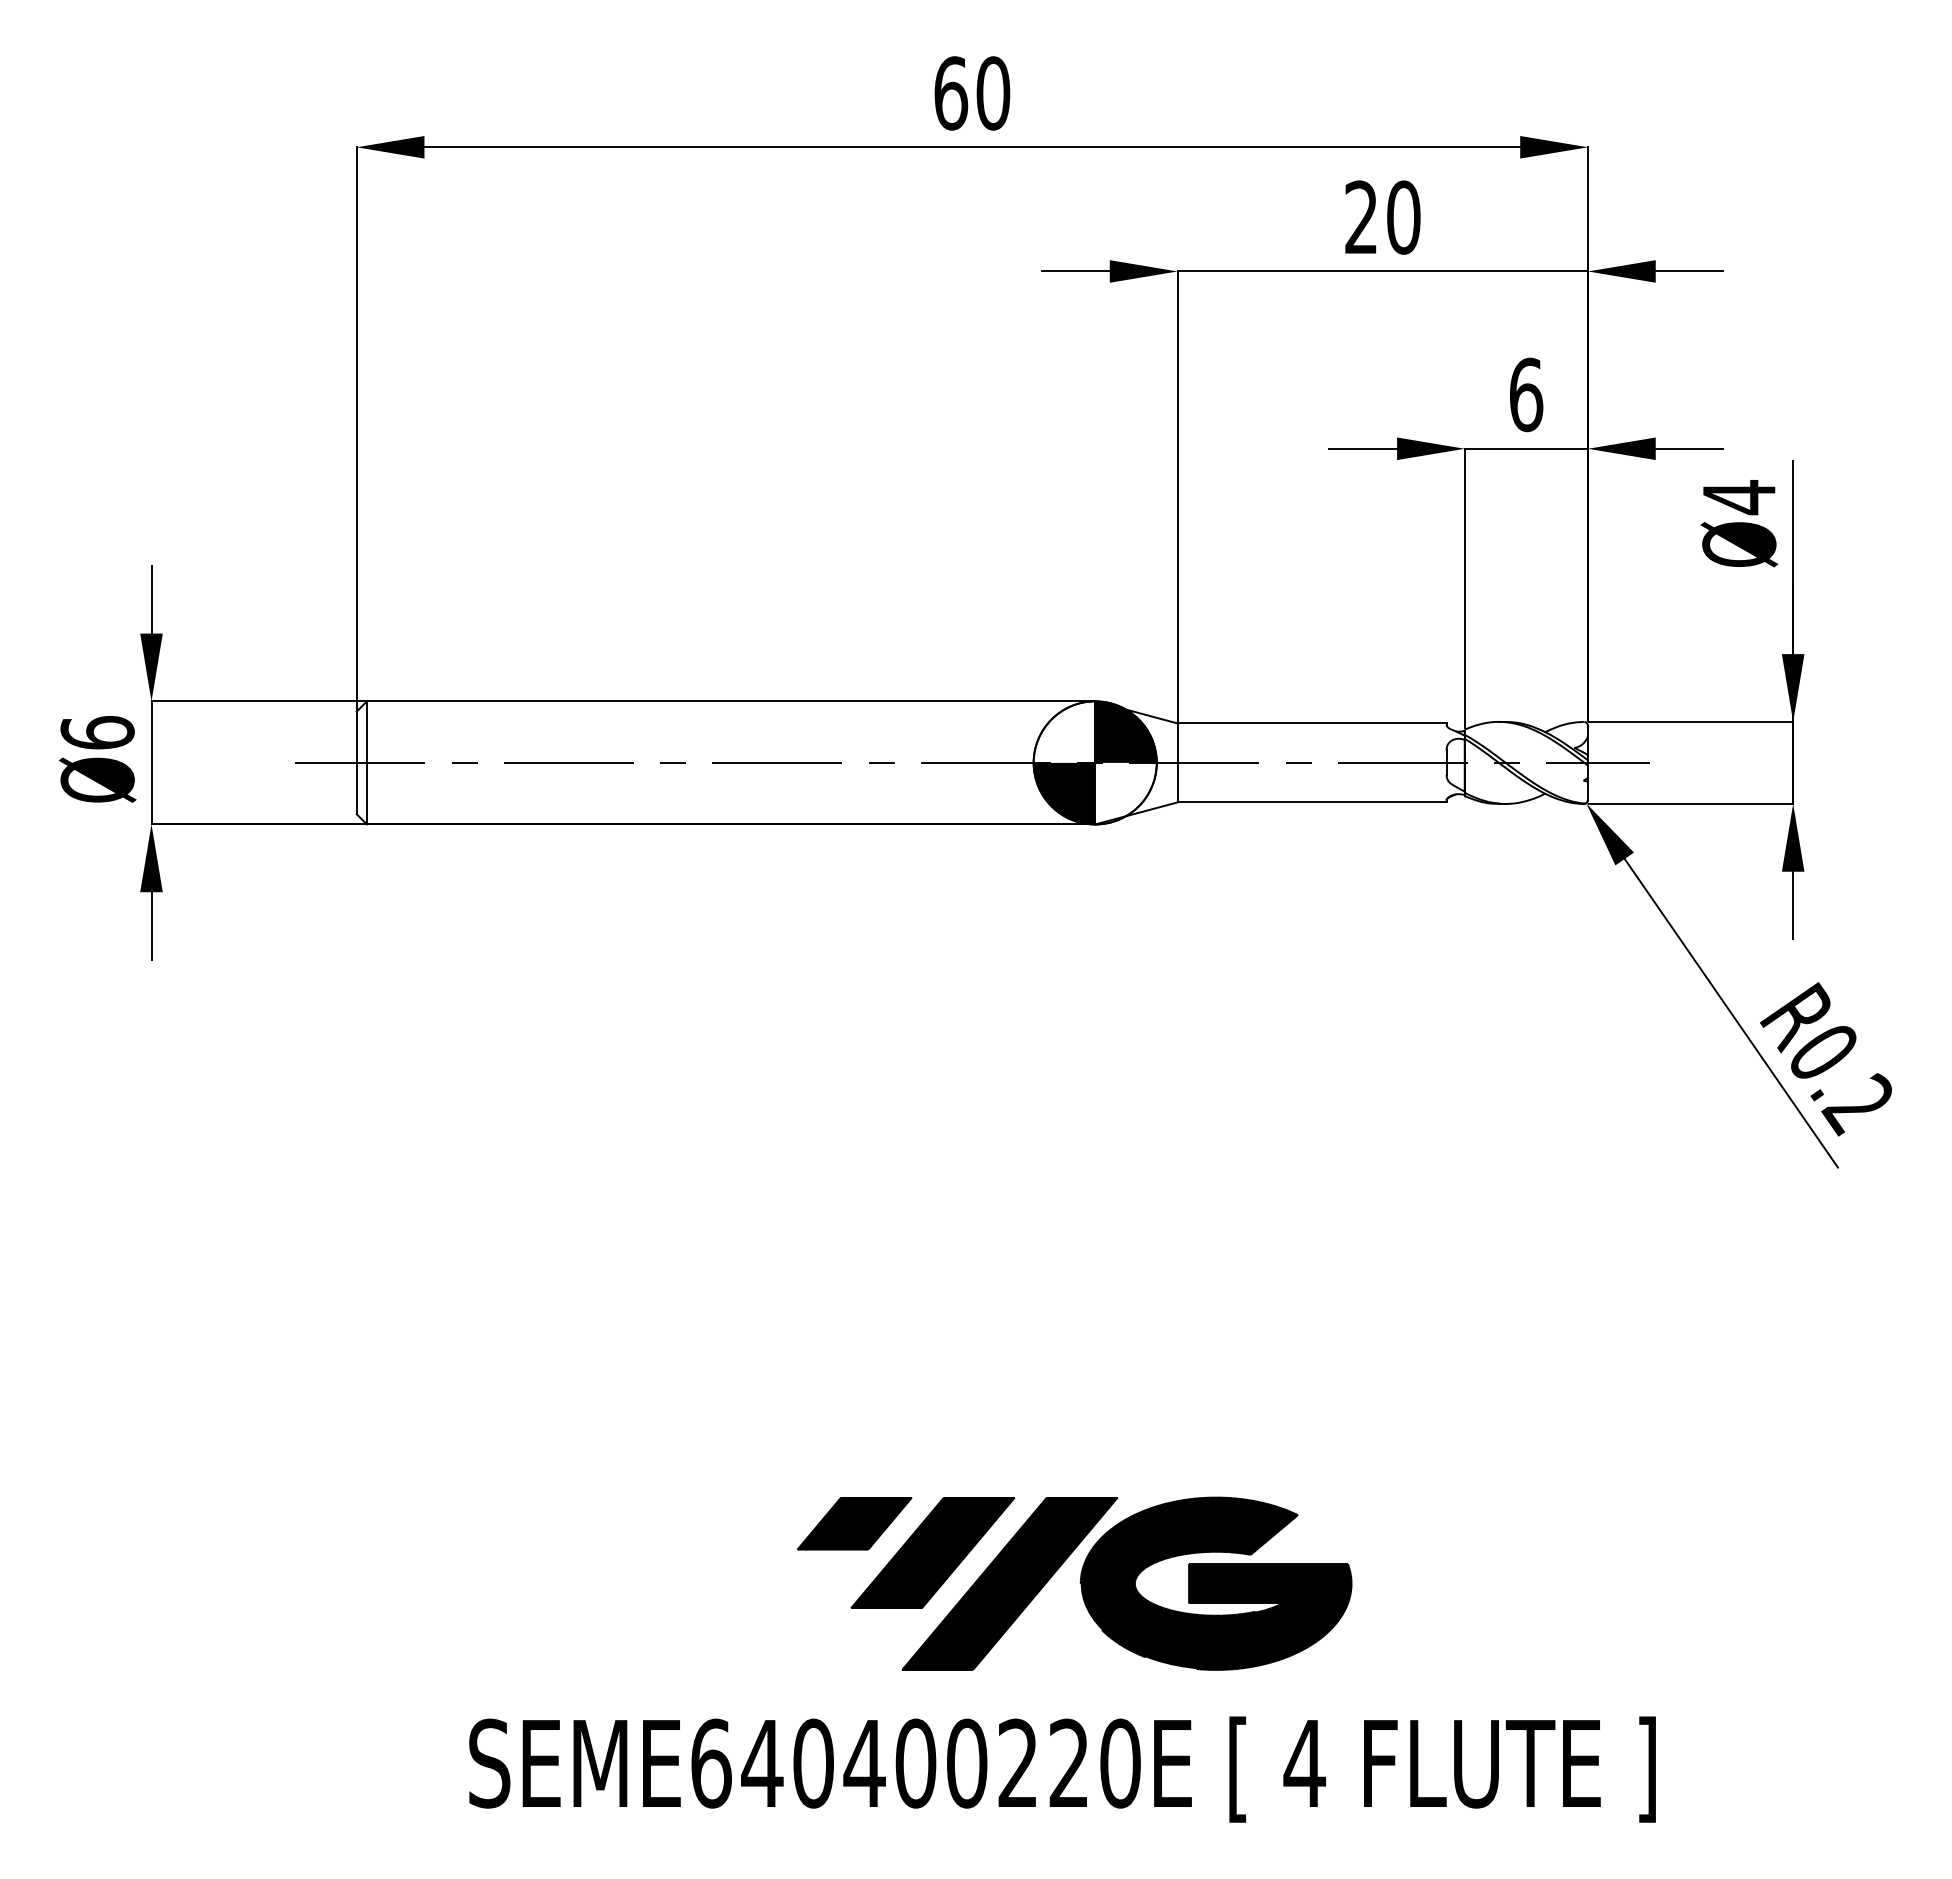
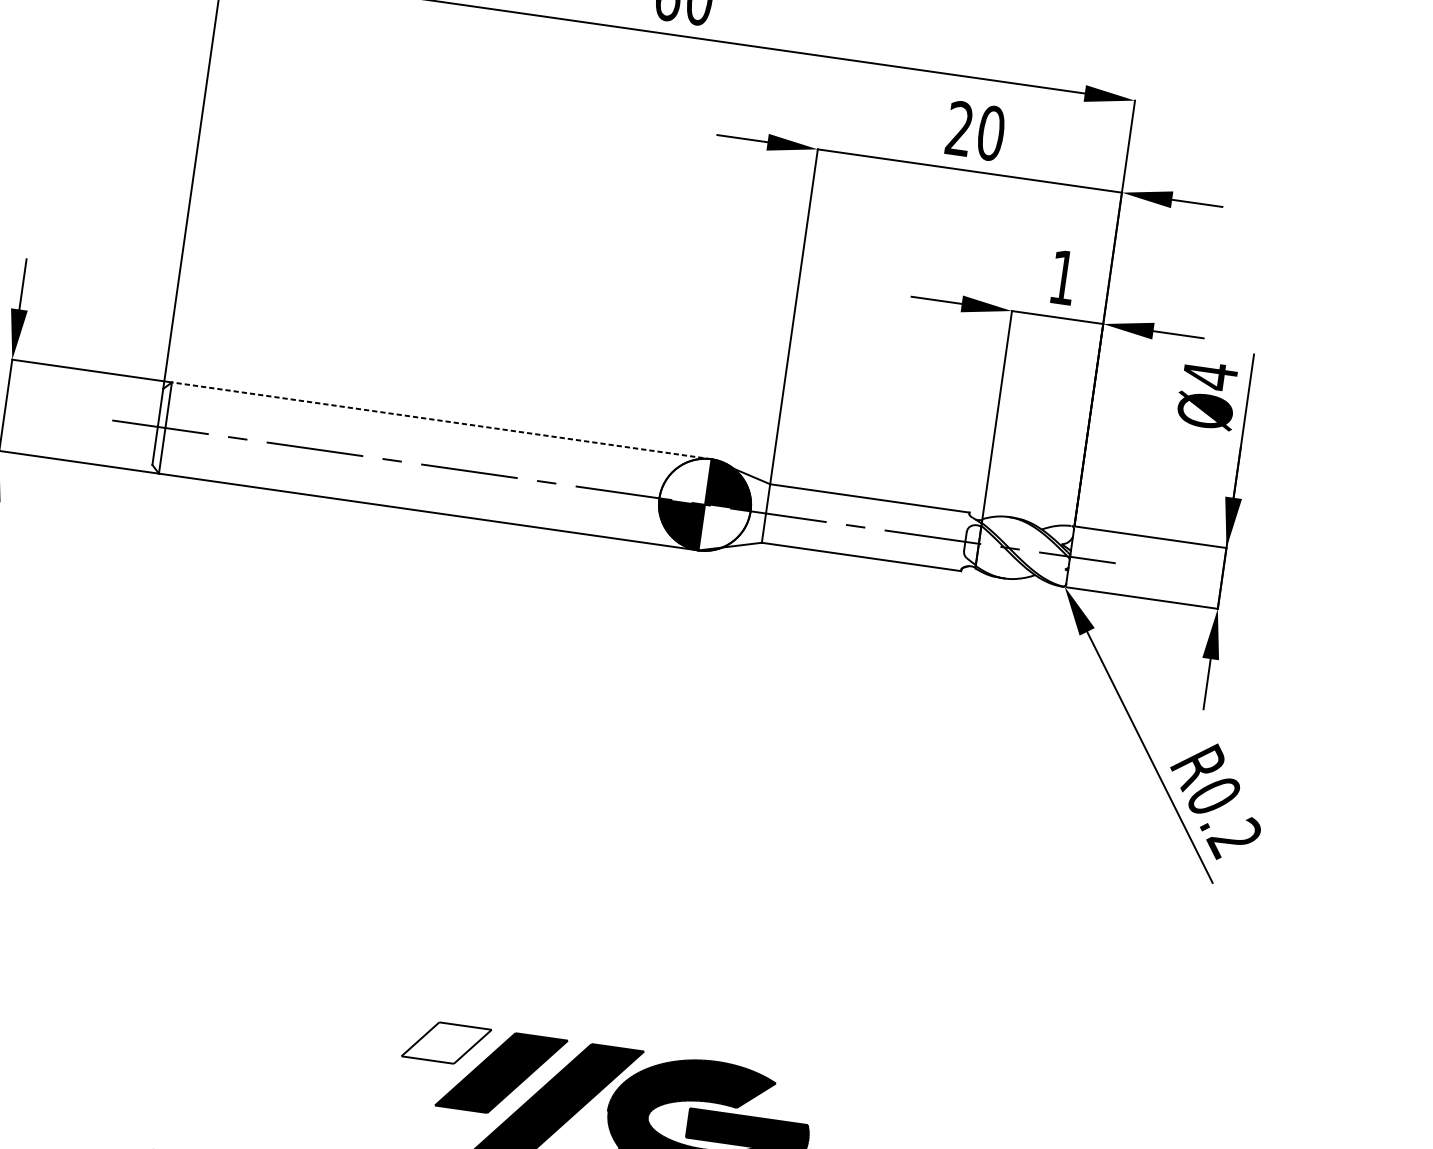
text: (1526, 394) -> (1063, 277), 6 -> 1
line: (730, 701) -> (441, 420), solid -> dashed
fill: (854, 1523) -> (446, 1042), removed

